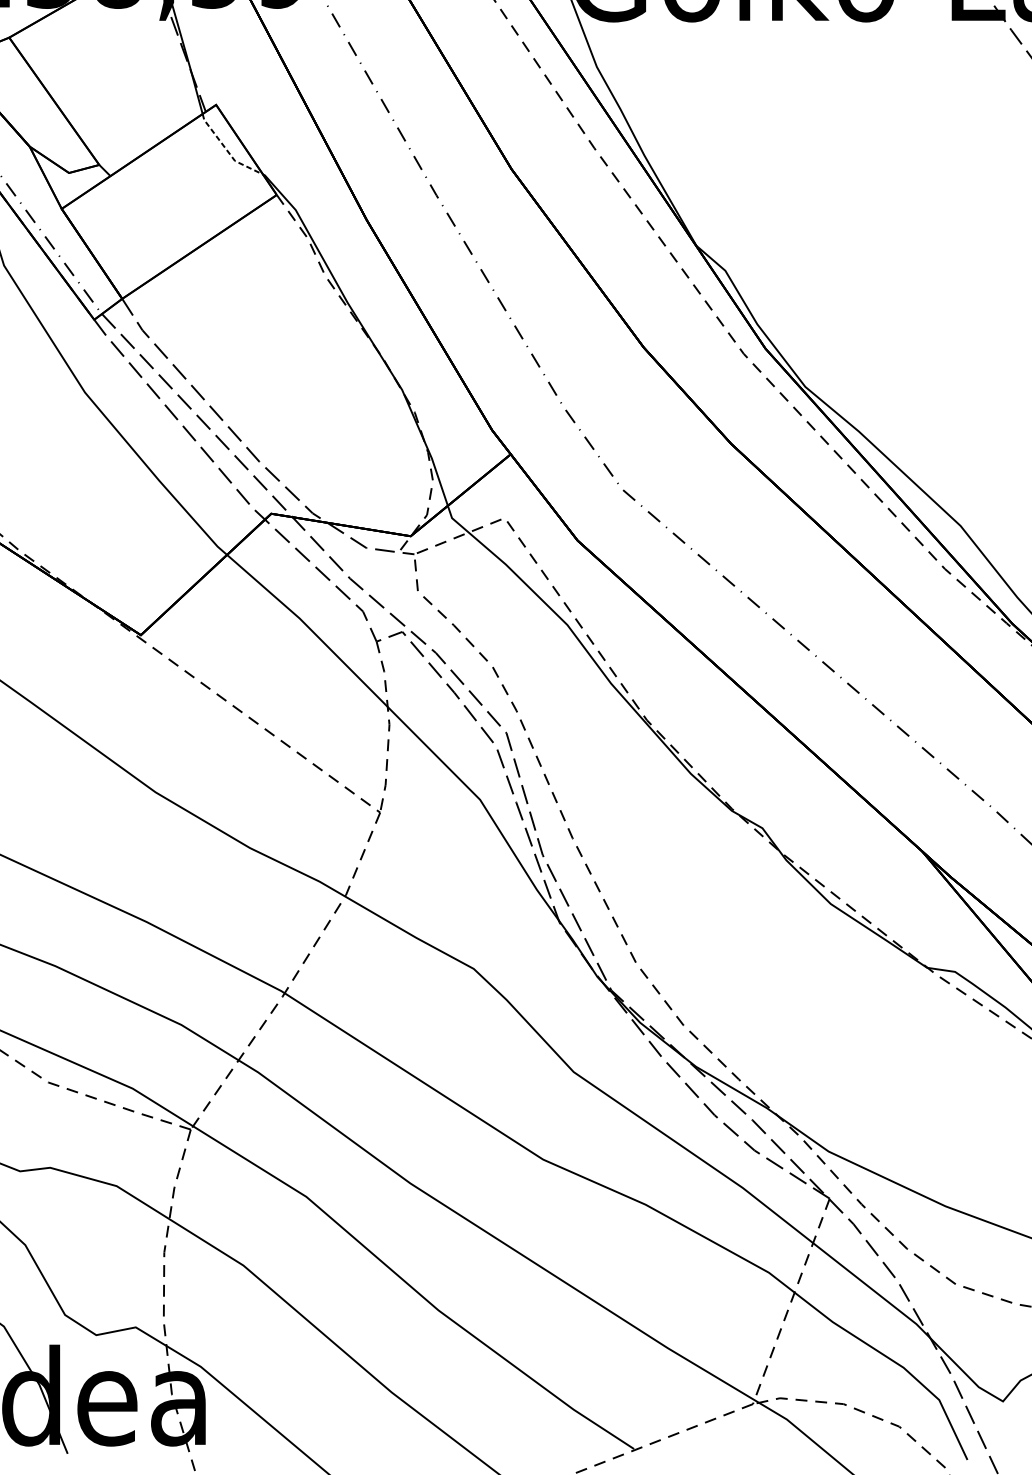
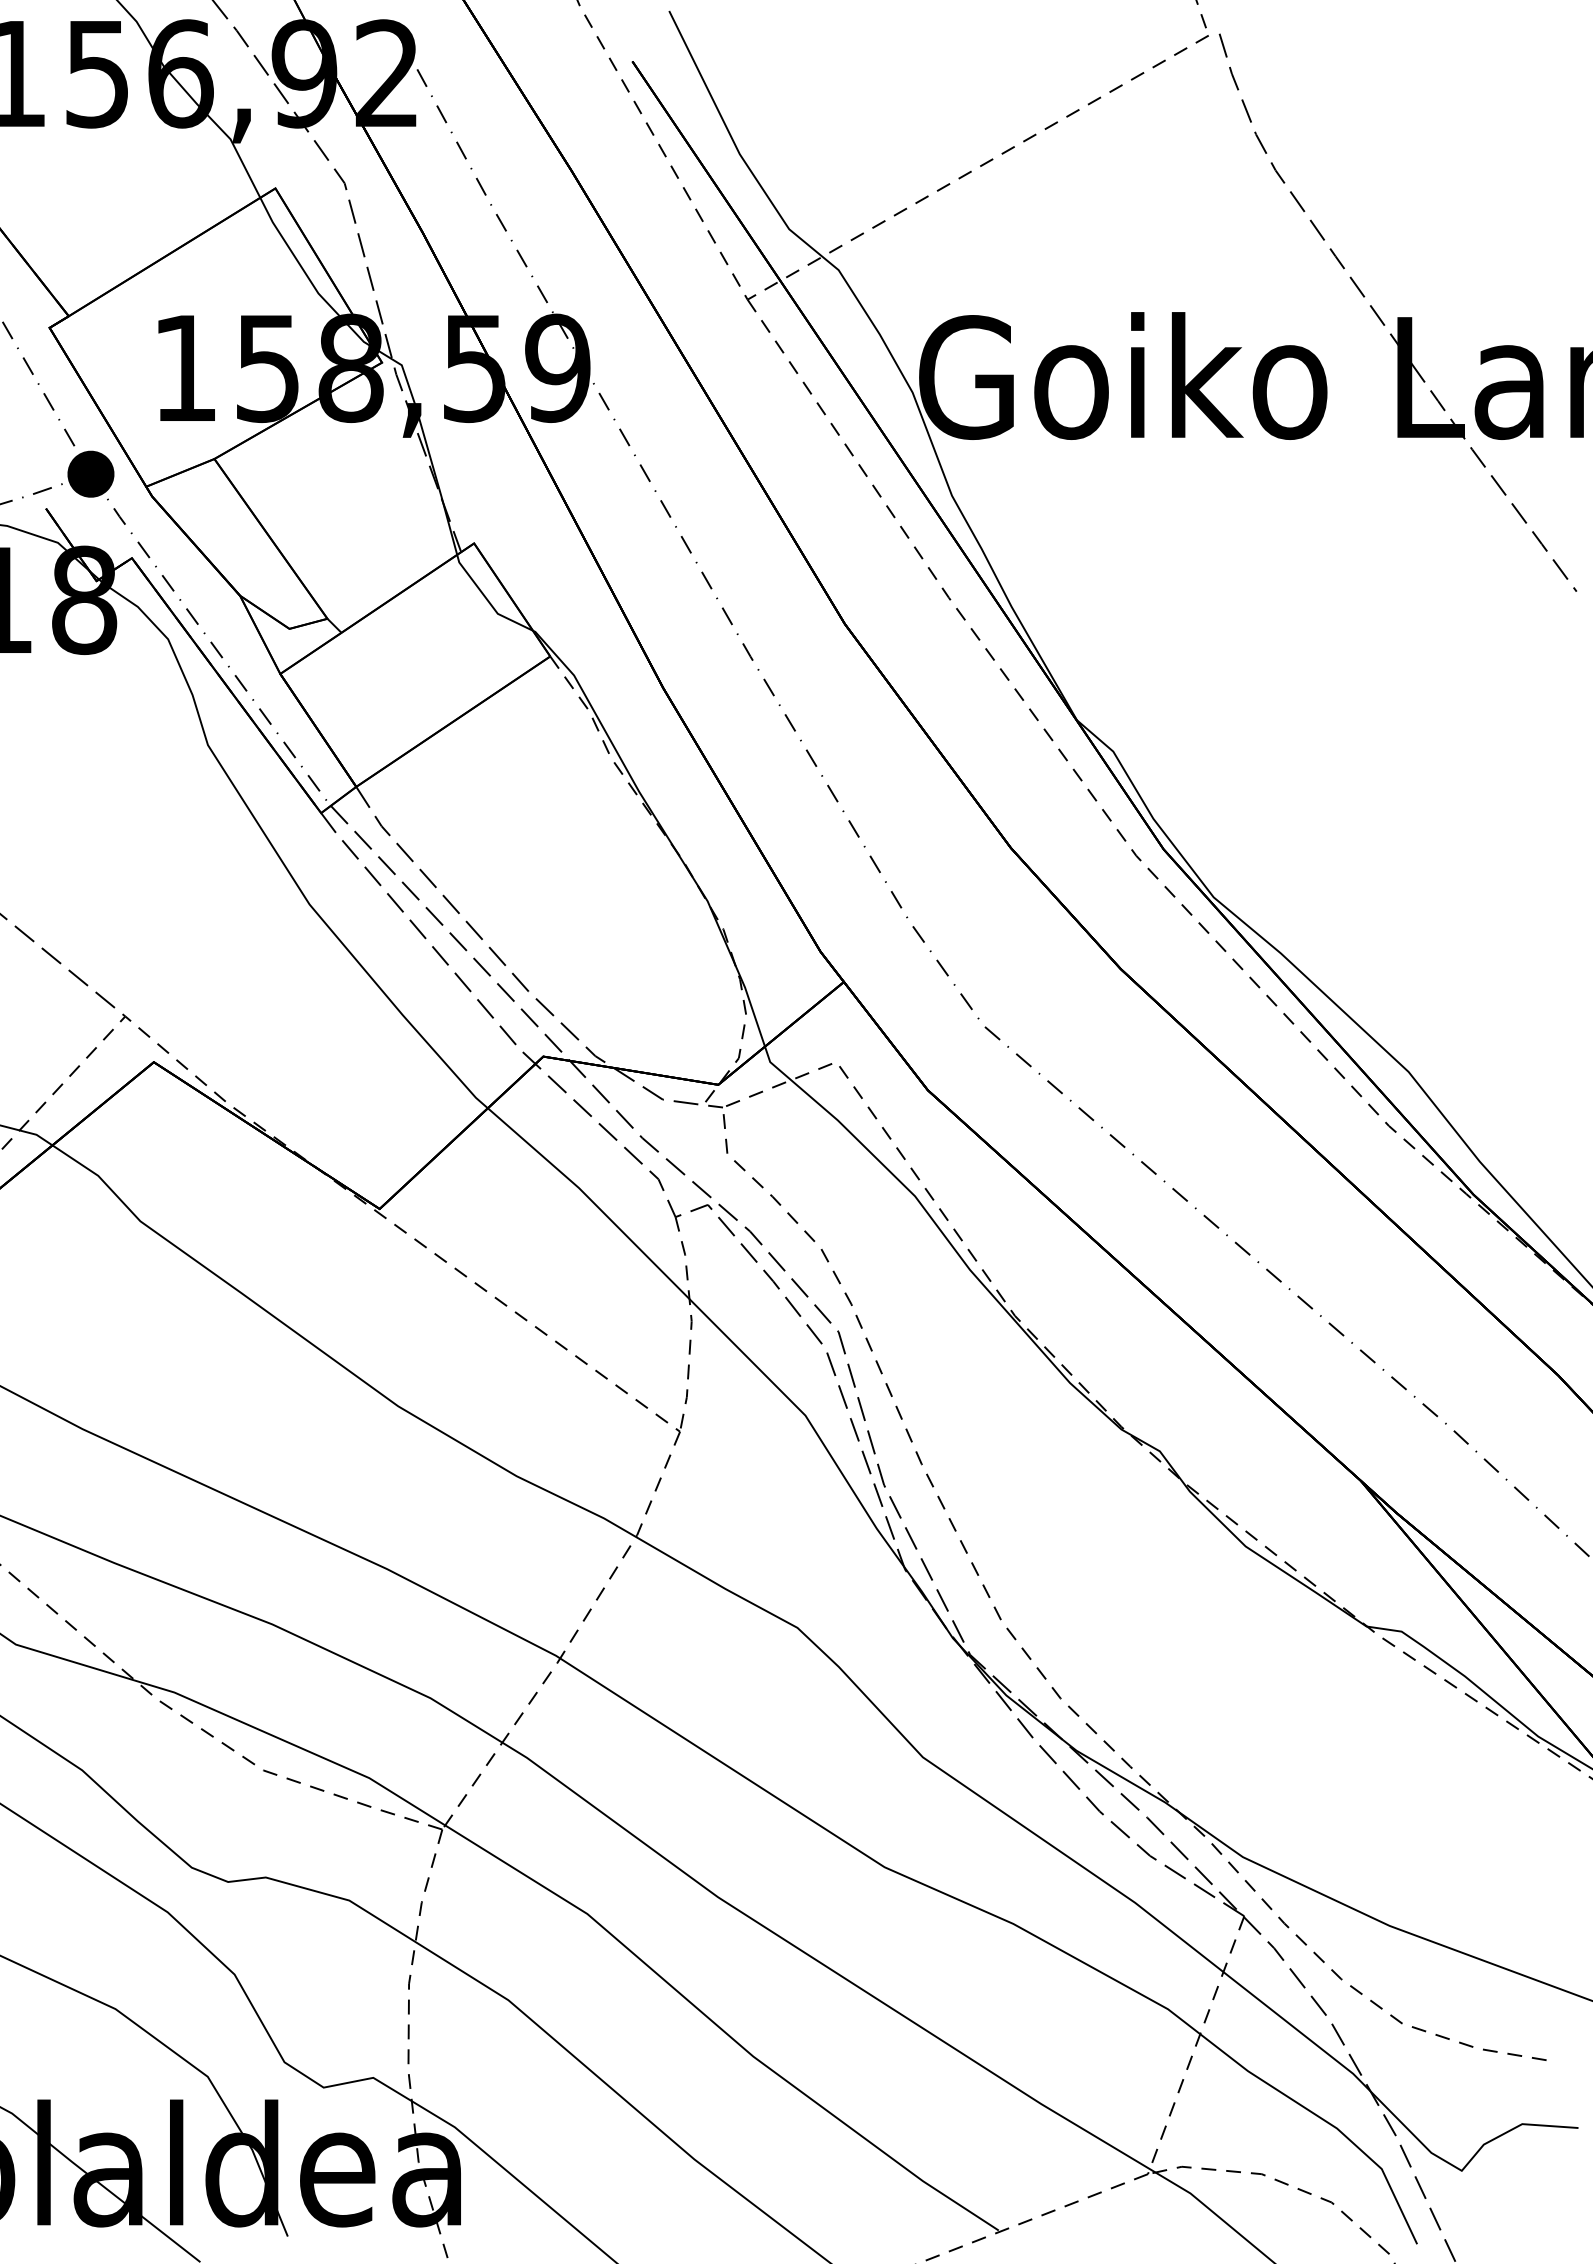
line: (227, 151) -> (488, 601), dashed -> solid

